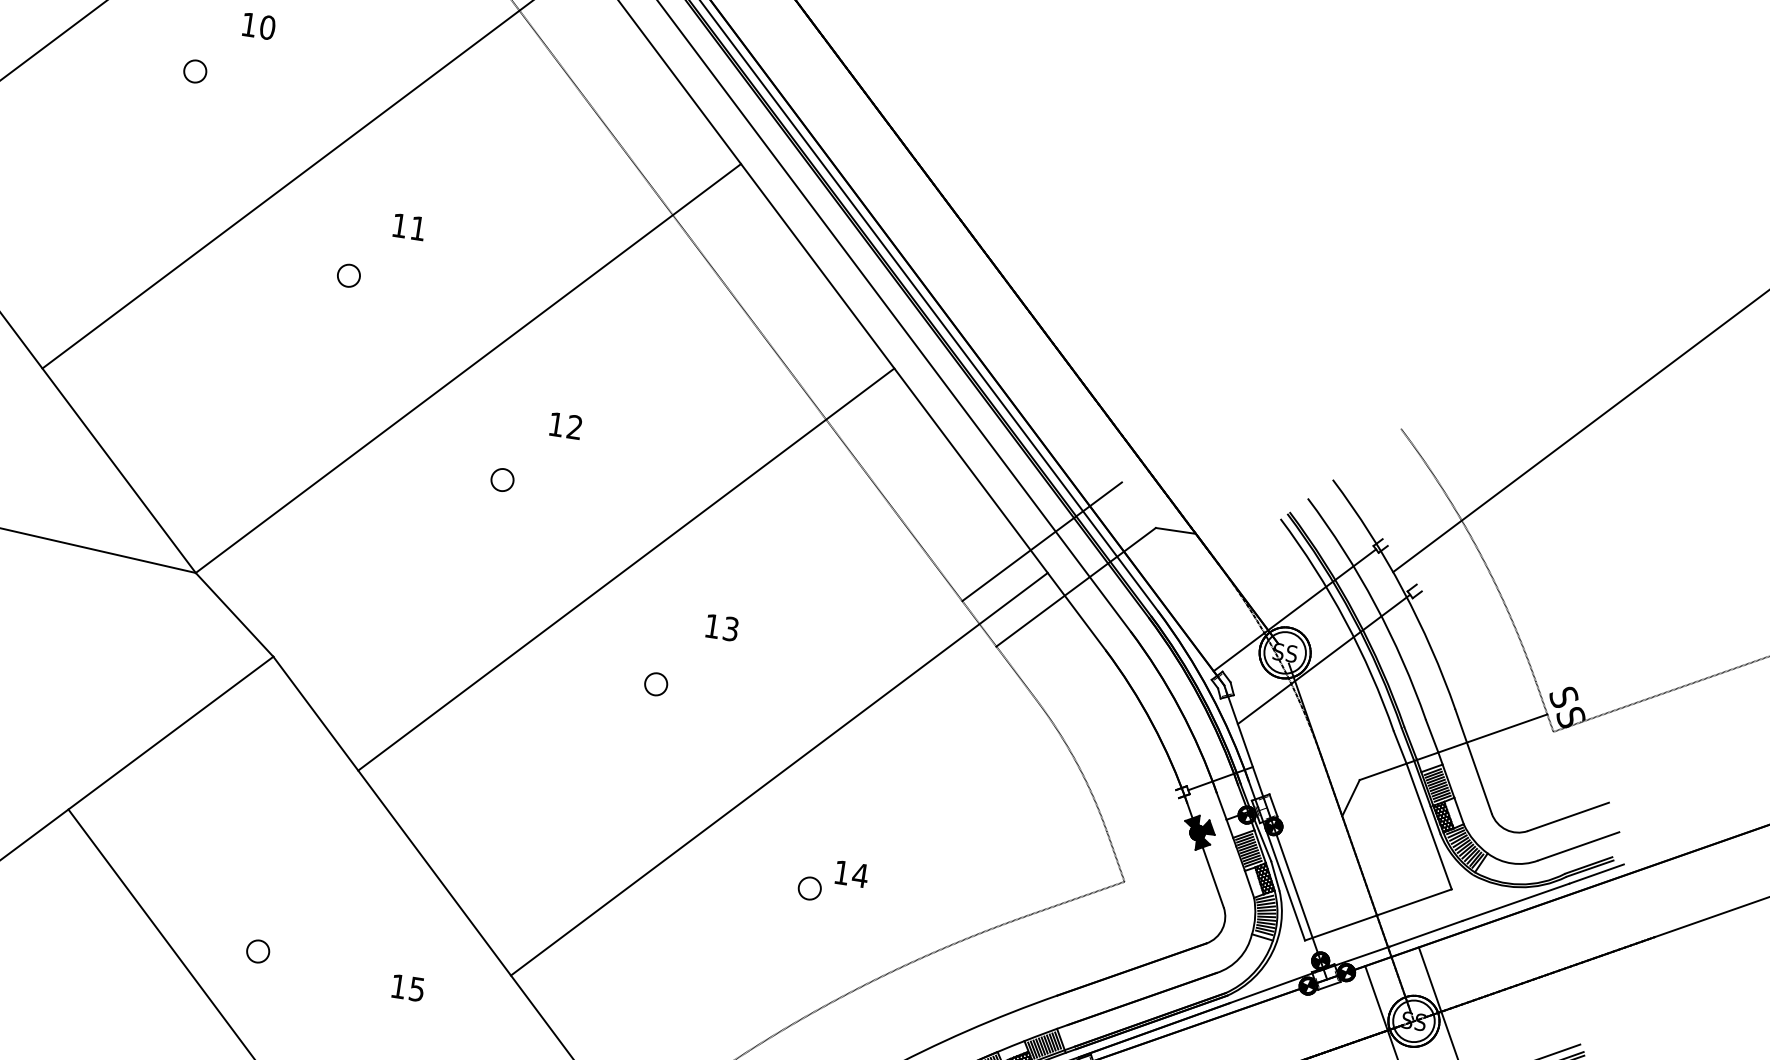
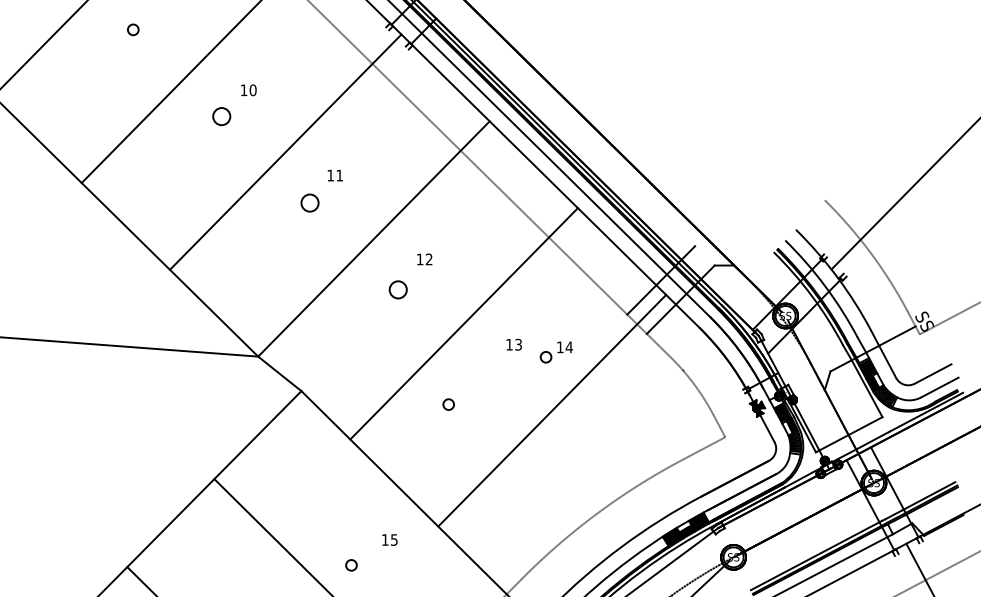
circle: (194, 71) -> (221, 116), size x1.6
circle: (347, 276) -> (309, 203), size x1.6
circle: (502, 479) -> (398, 289), size x1.6
circle: (655, 684) -> (448, 404), moved
part: (830, 881) -> (555, 352), moved
circle: (258, 951) -> (351, 565), moved

